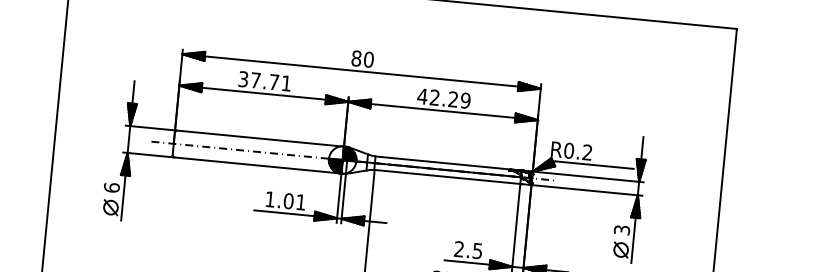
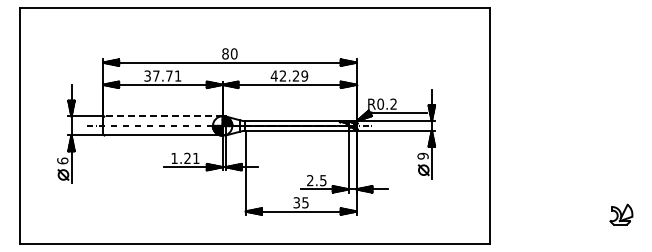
line: (260, 138) -> (163, 116), solid -> dashed
text: (288, 201) -> (187, 158), 1.01 -> 1.21
text: (621, 229) -> (422, 155), 3 -> 9

